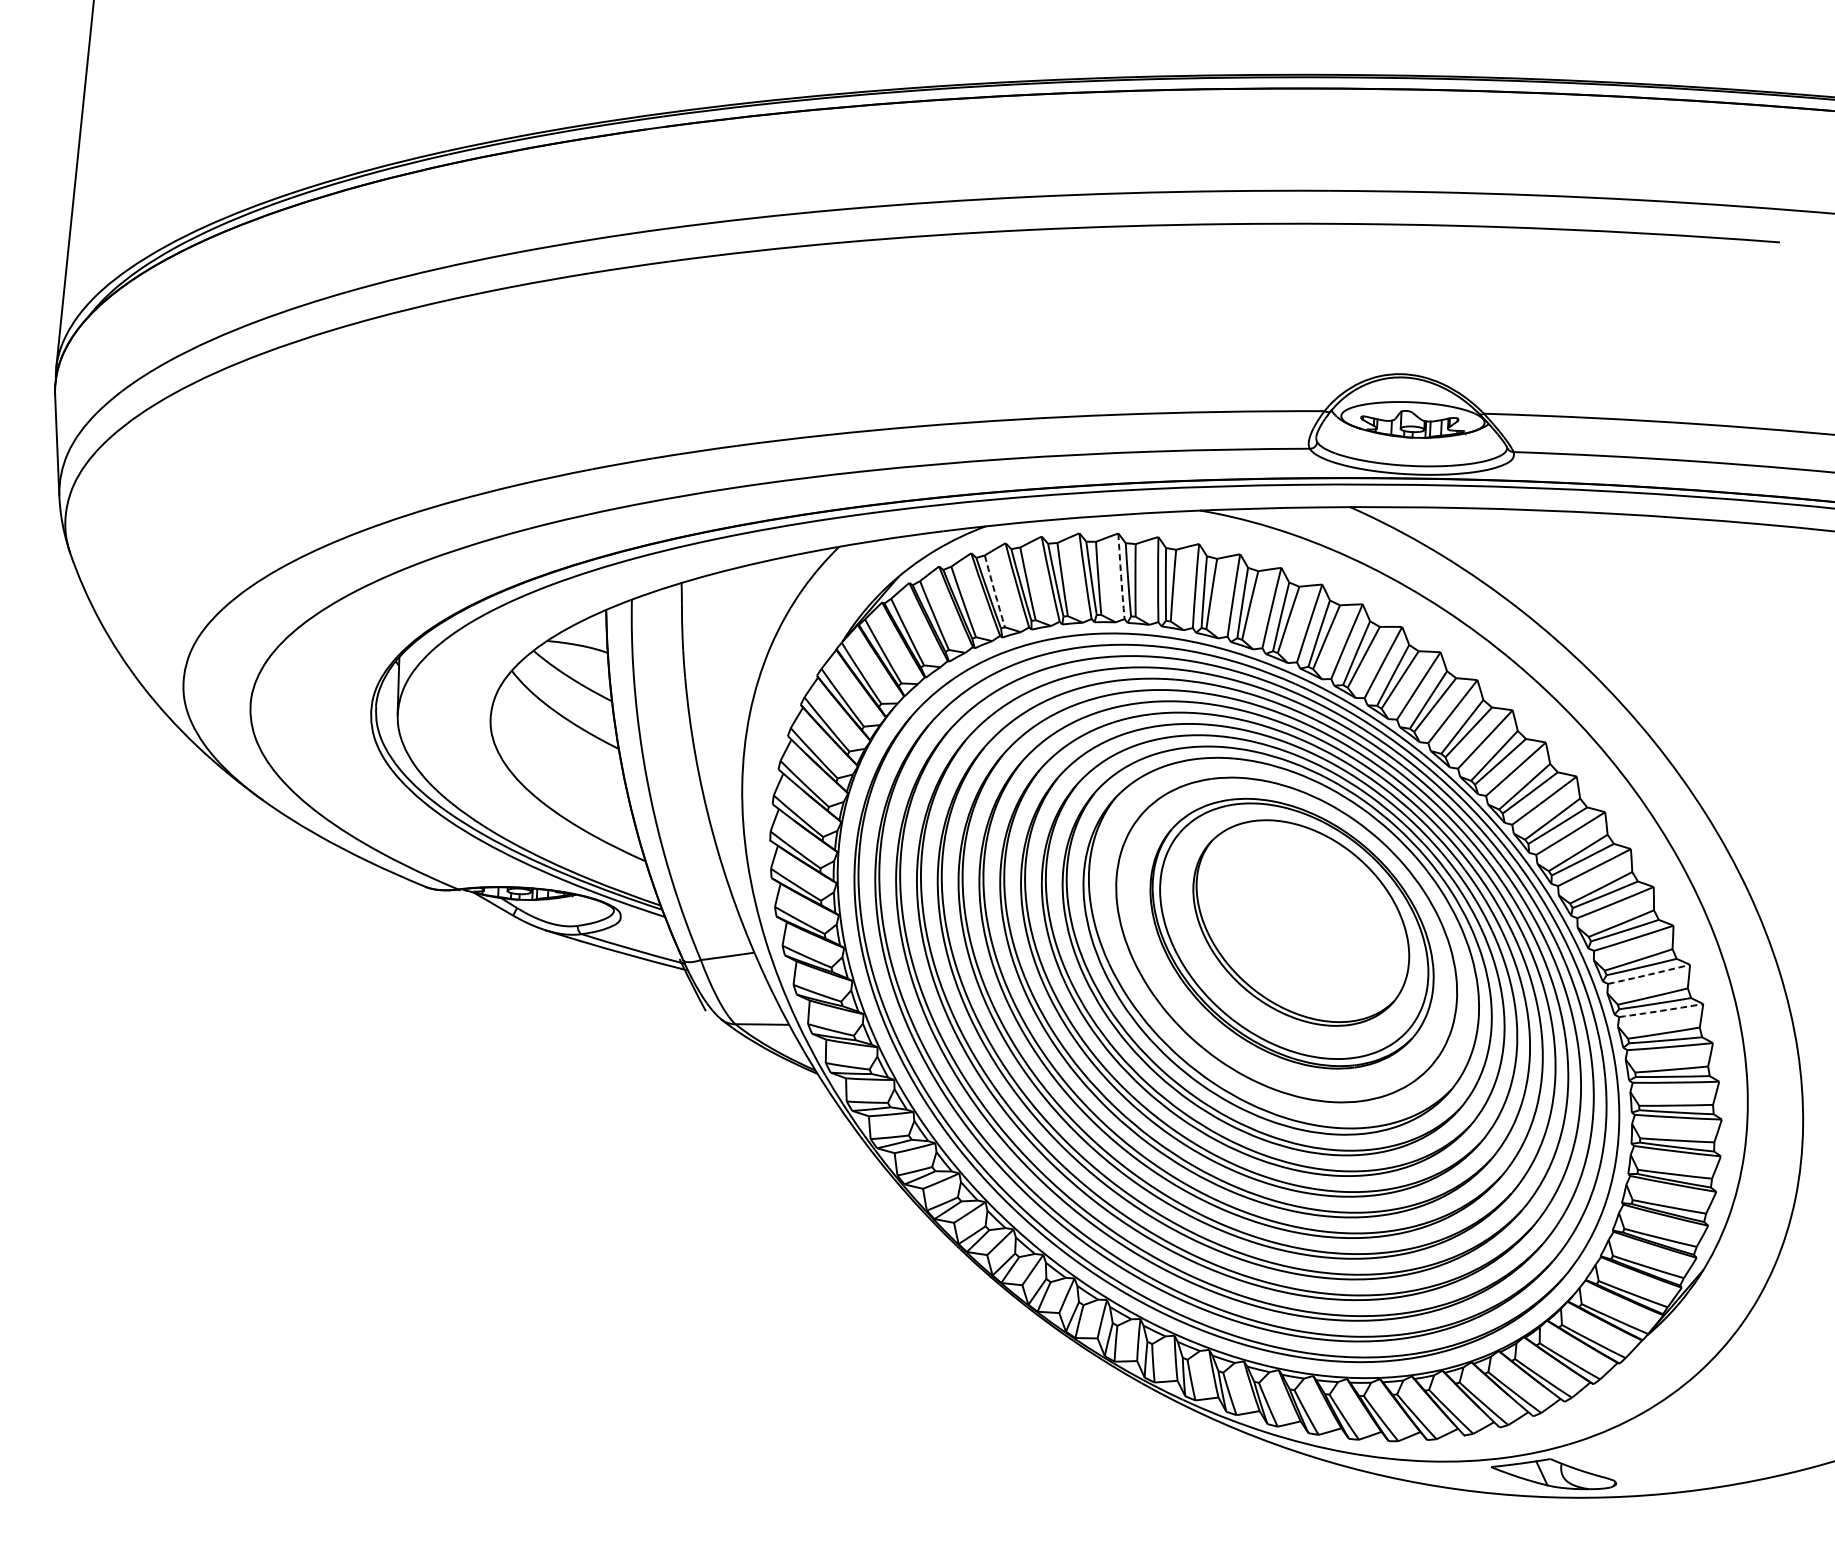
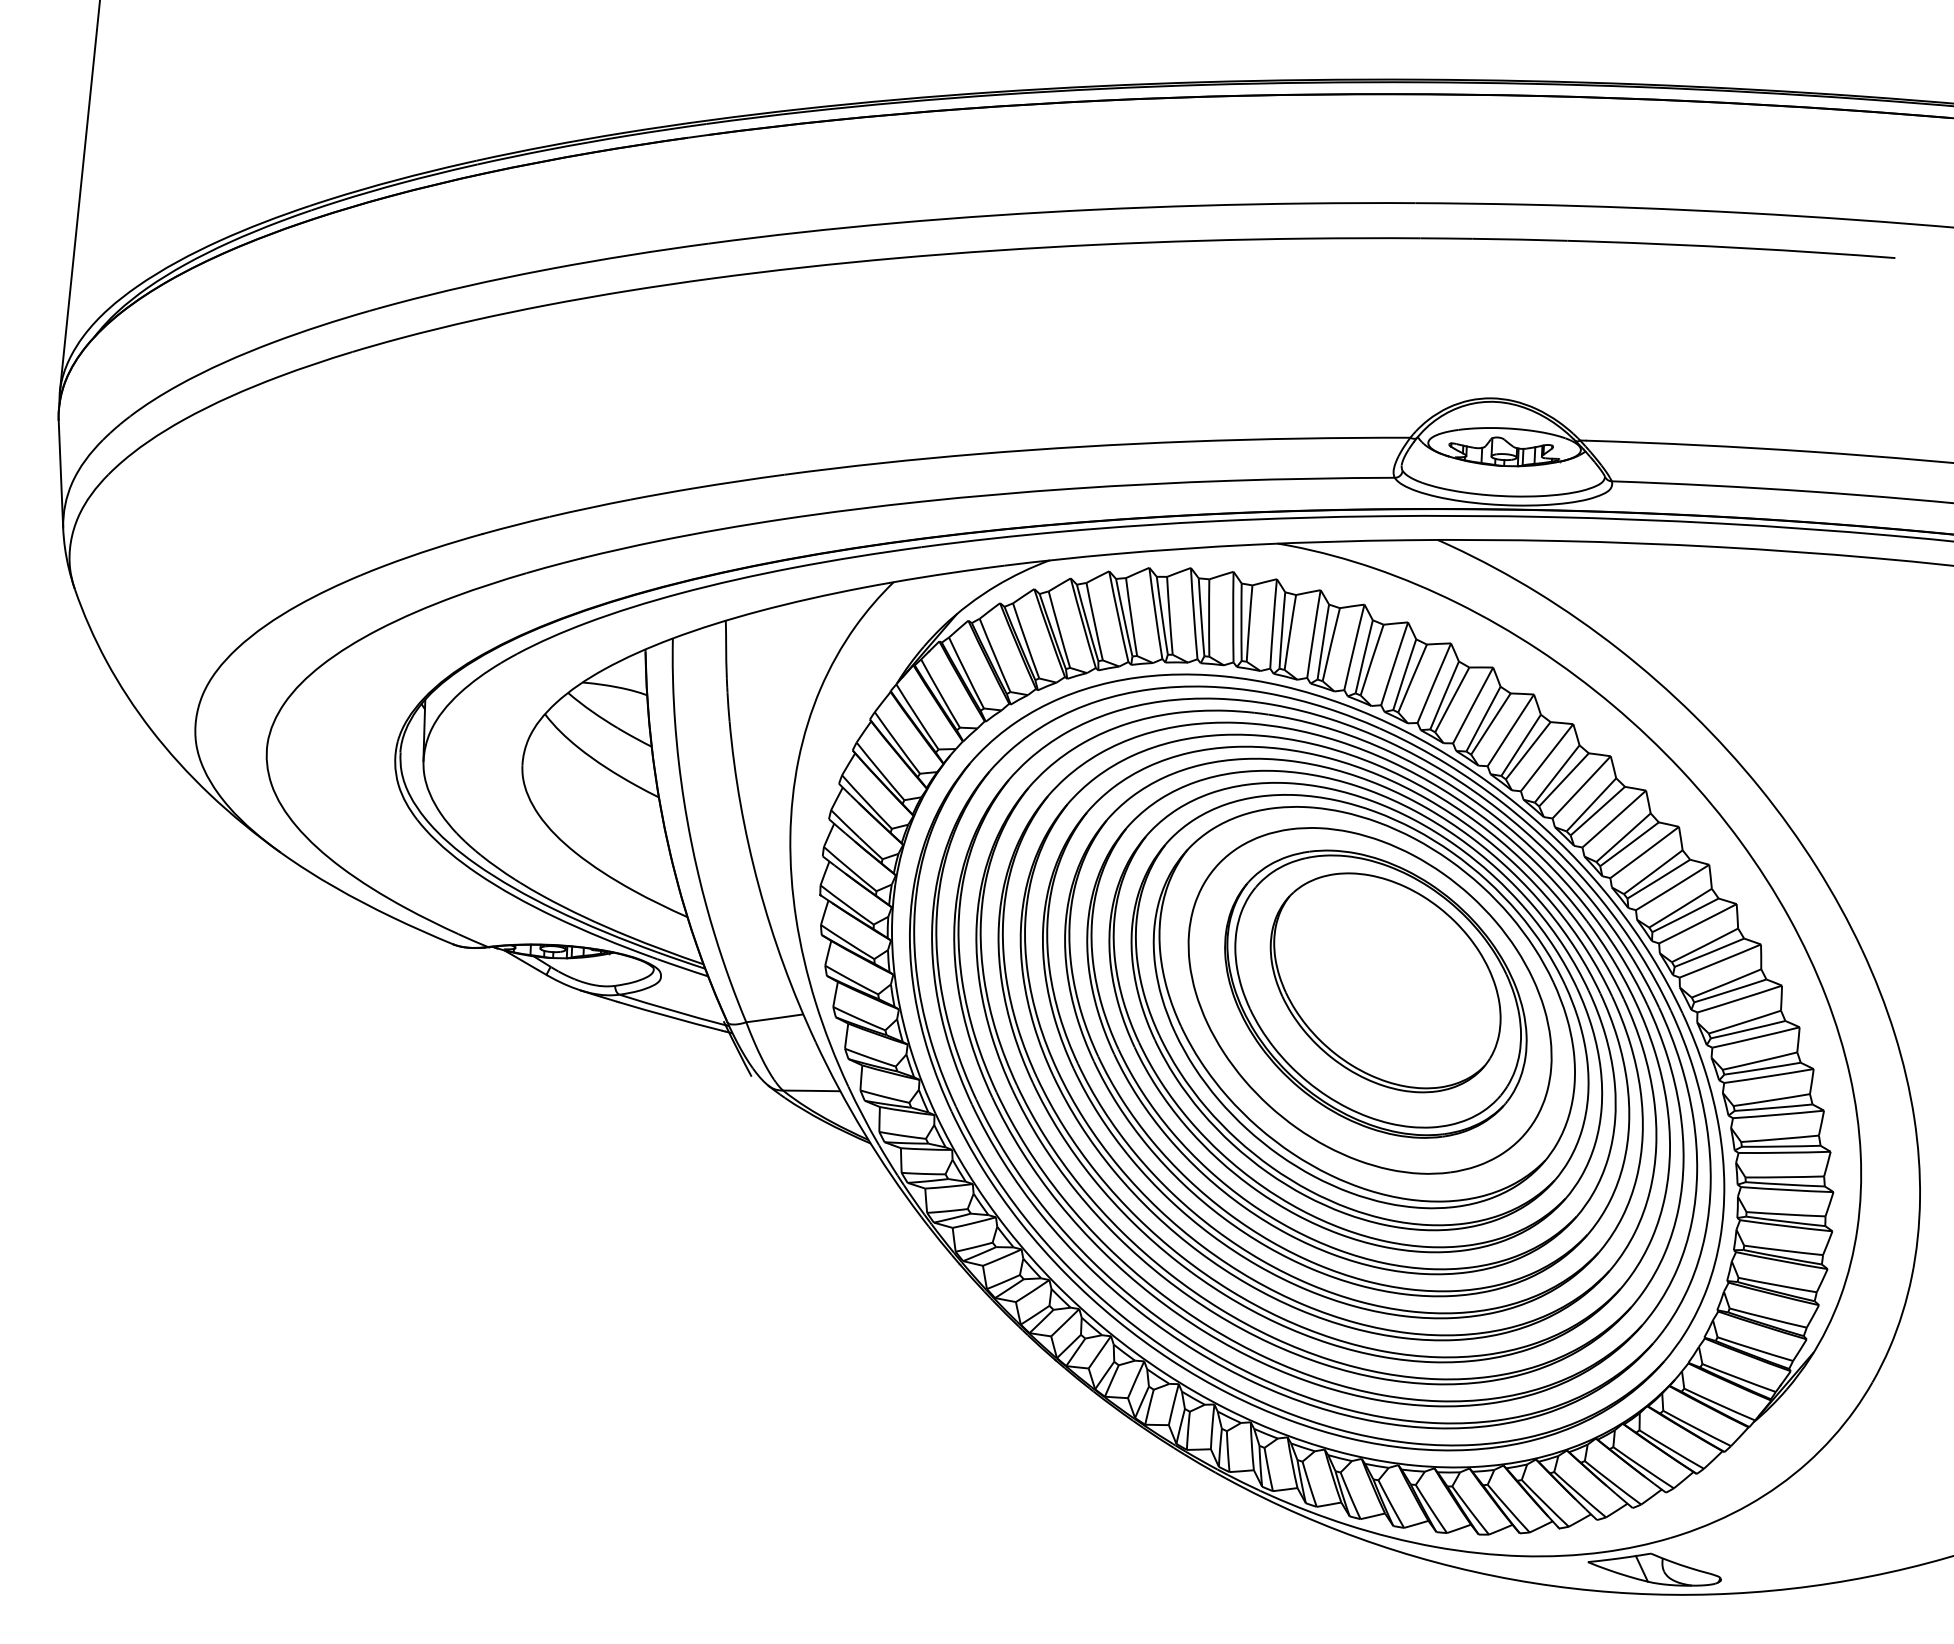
arc: (1120, 576) -> (1193, 613), dashed -> solid
arc: (994, 591) -> (1059, 629), dashed -> solid
arc: (1649, 974) -> (1756, 1037), dashed -> solid
arc: (1661, 1011) -> (1769, 1076), dashed -> solid

